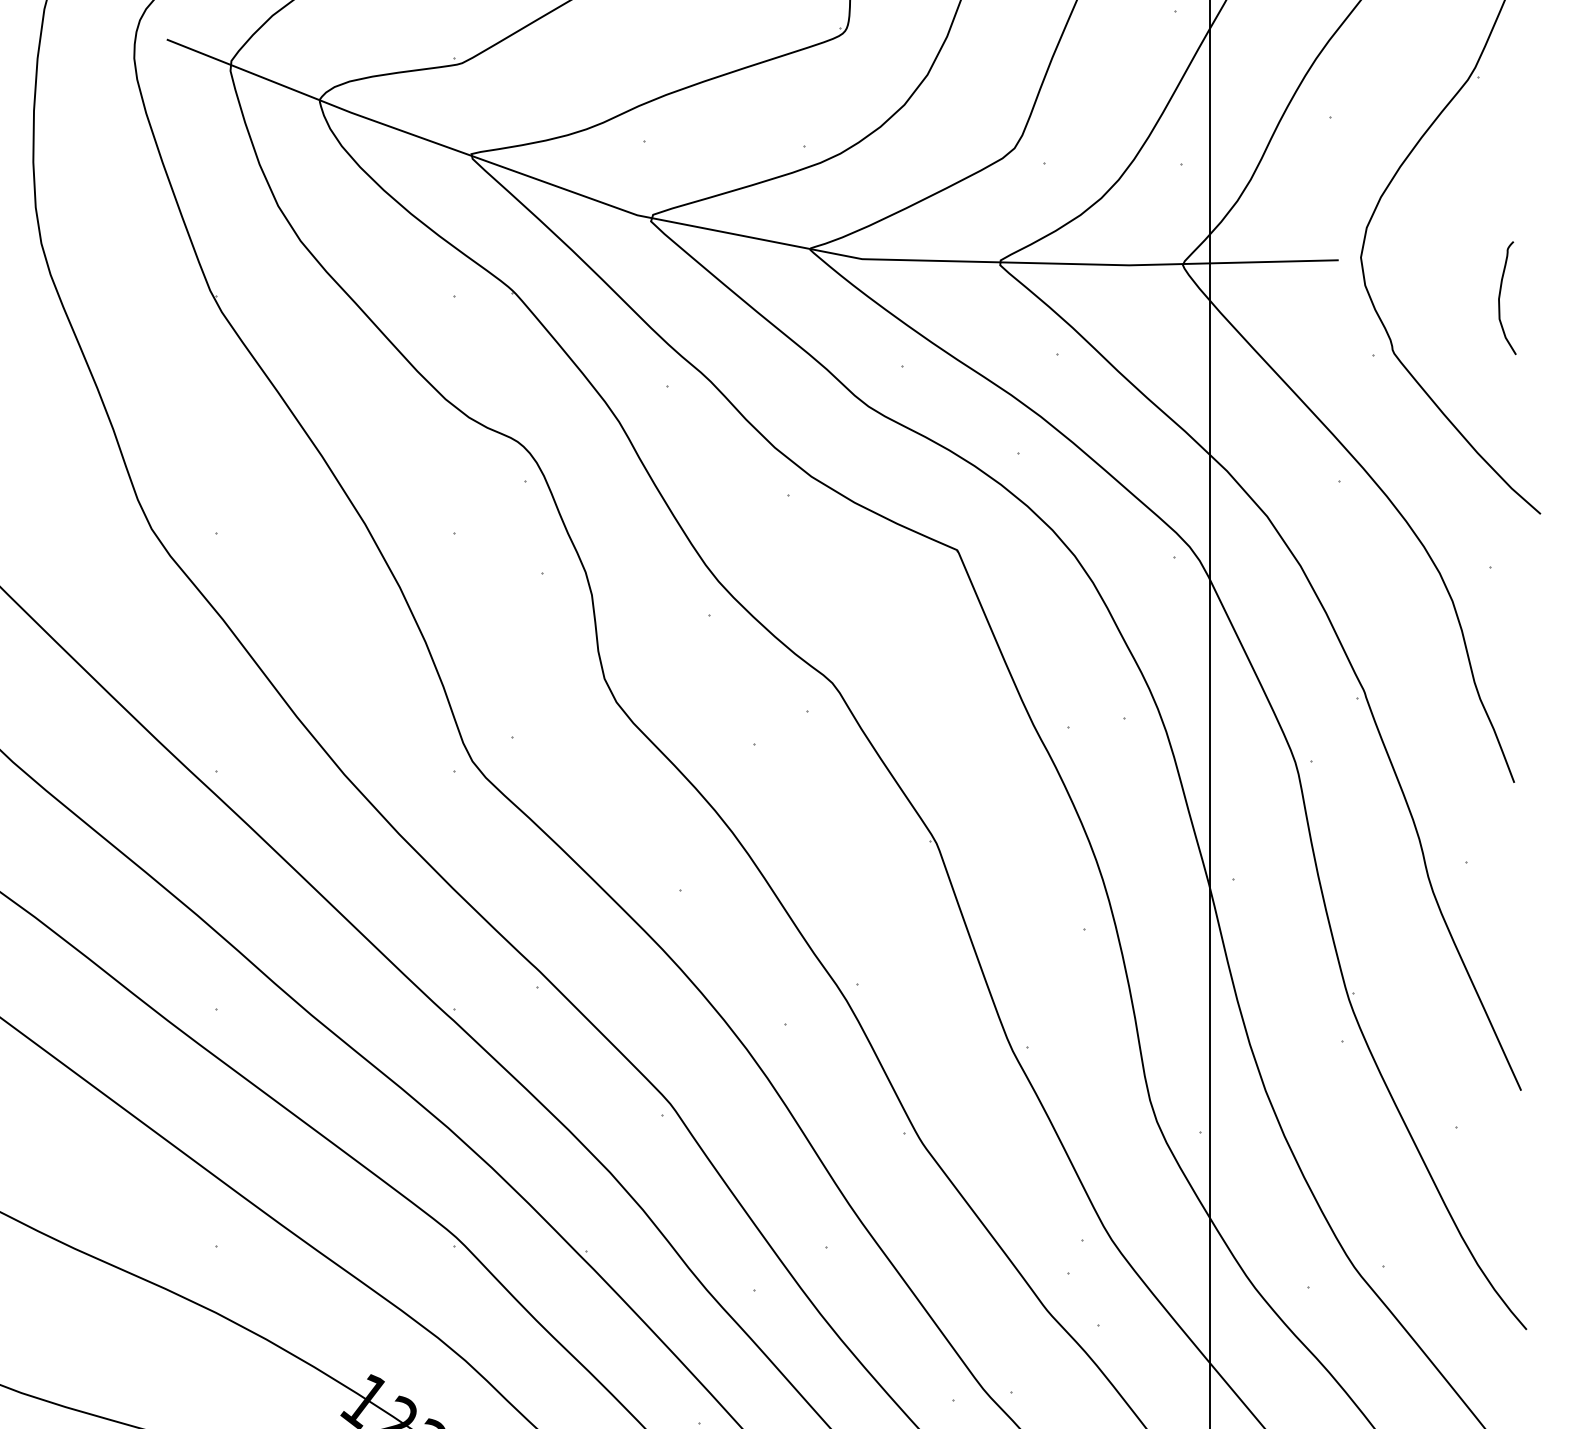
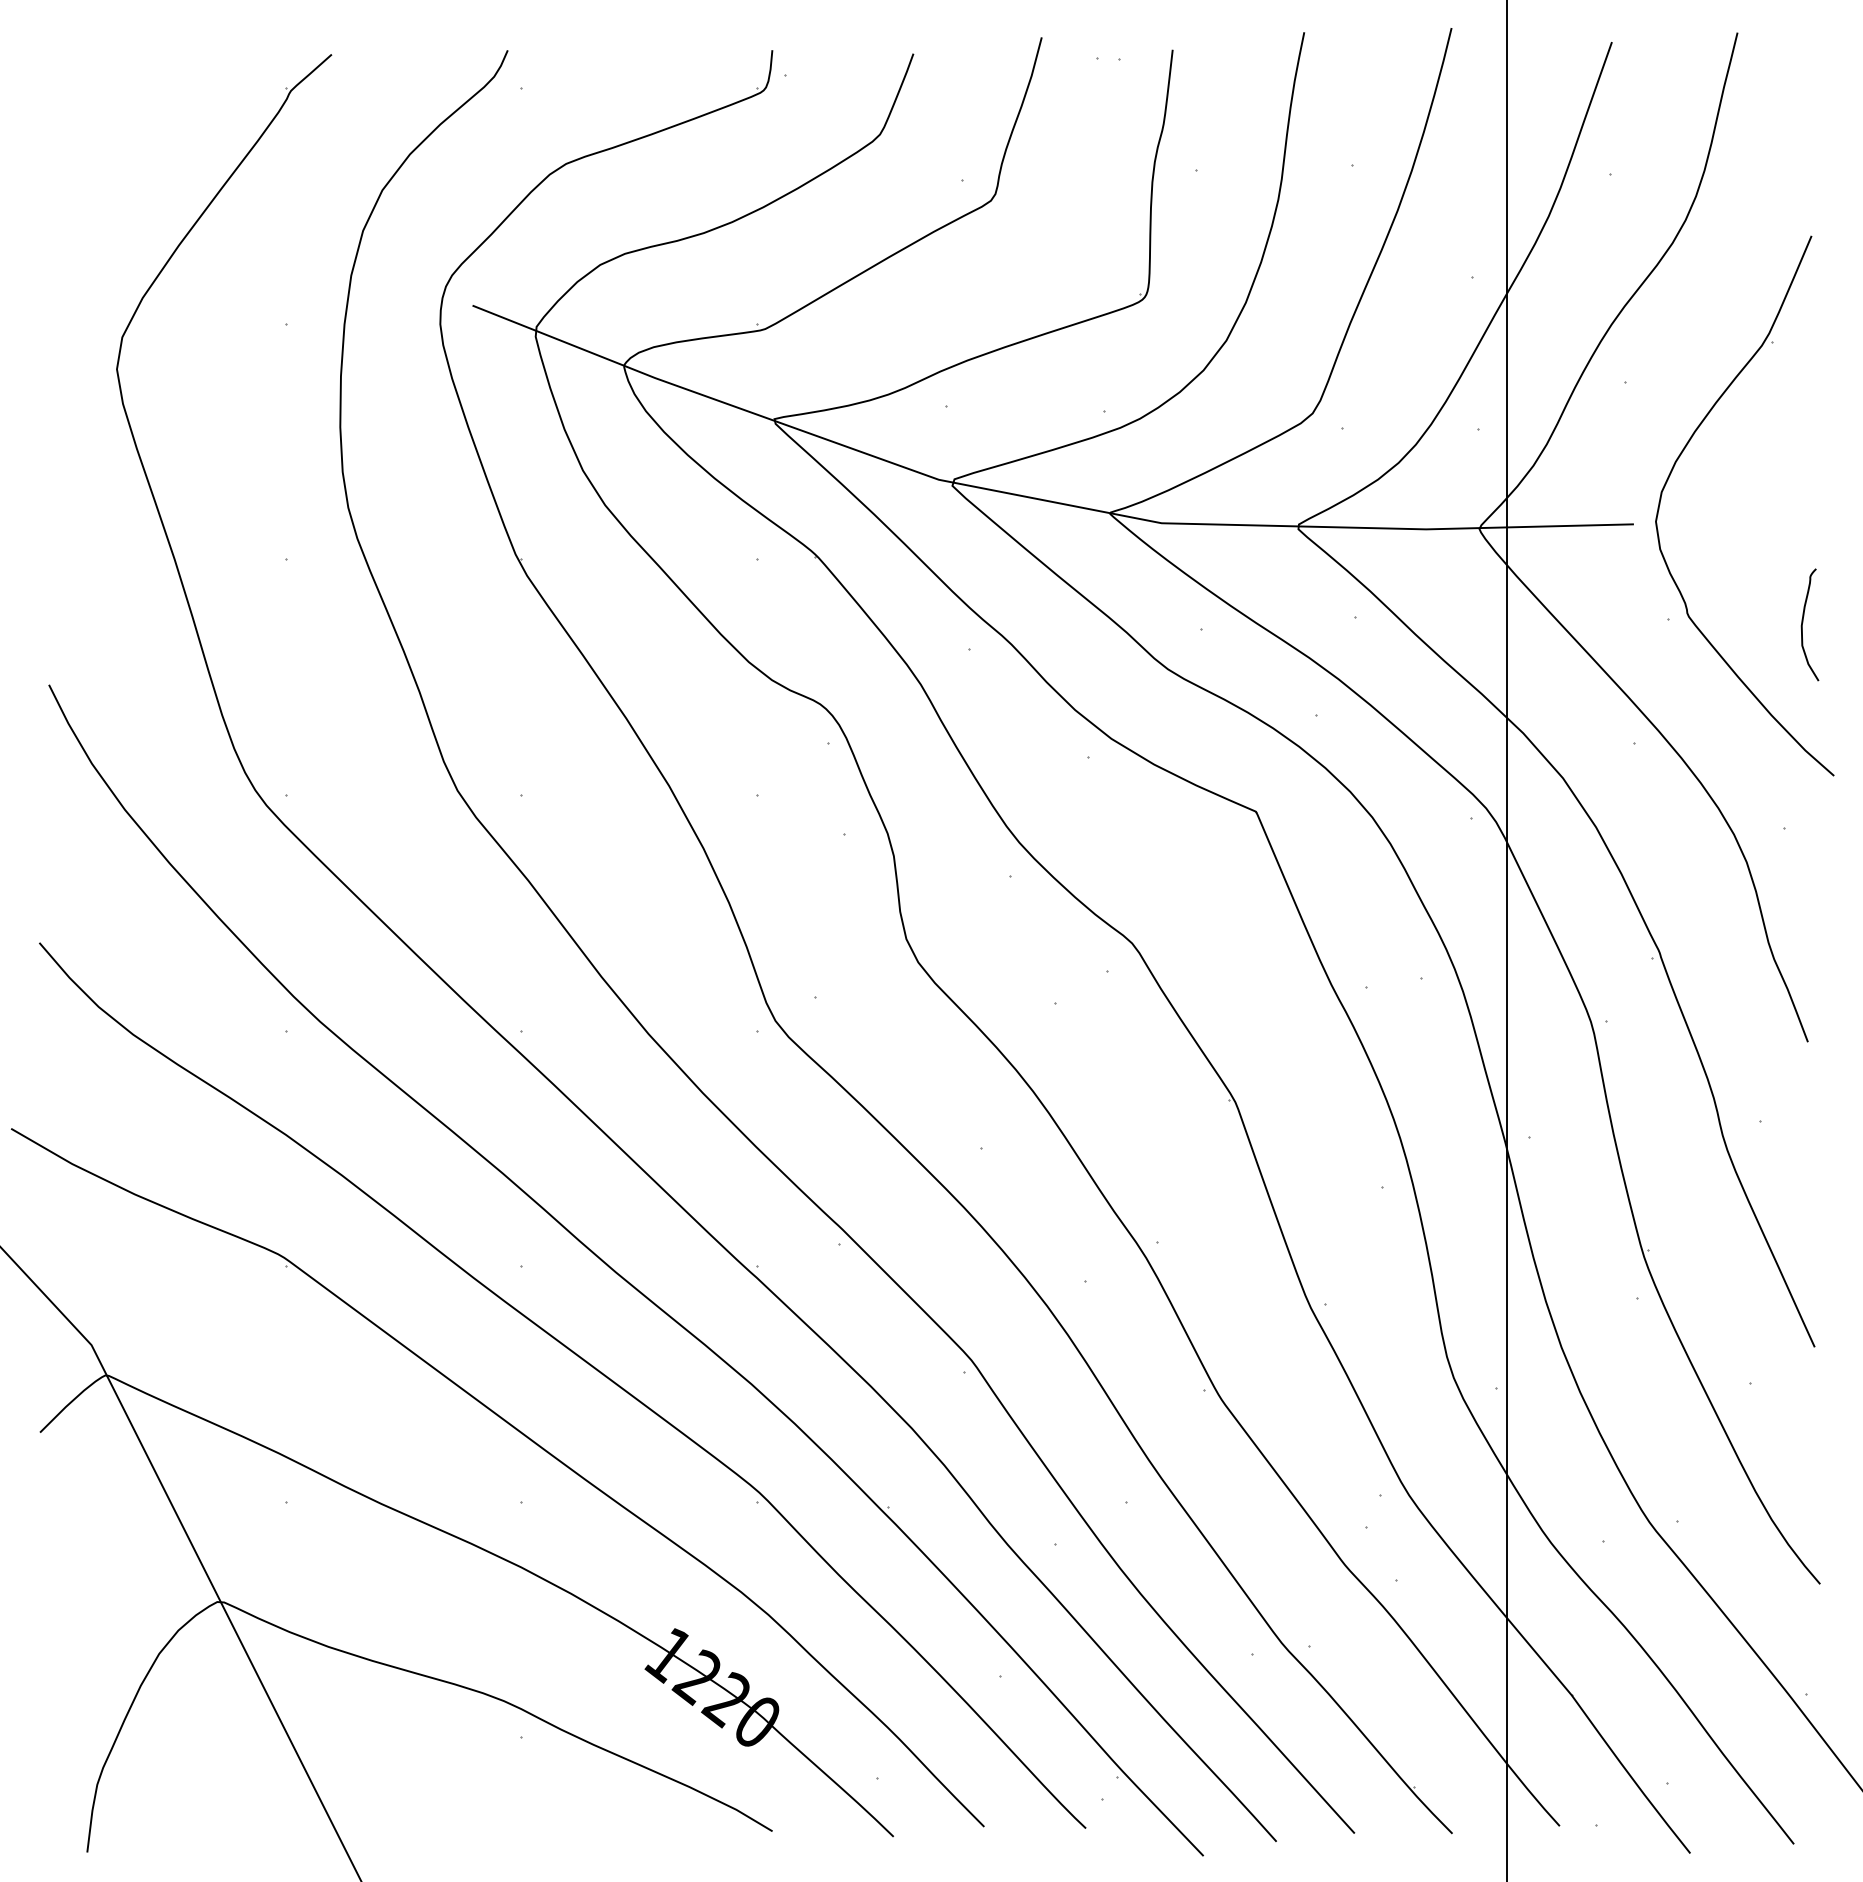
curve: (1500, 295) -> (1803, 622), moved

